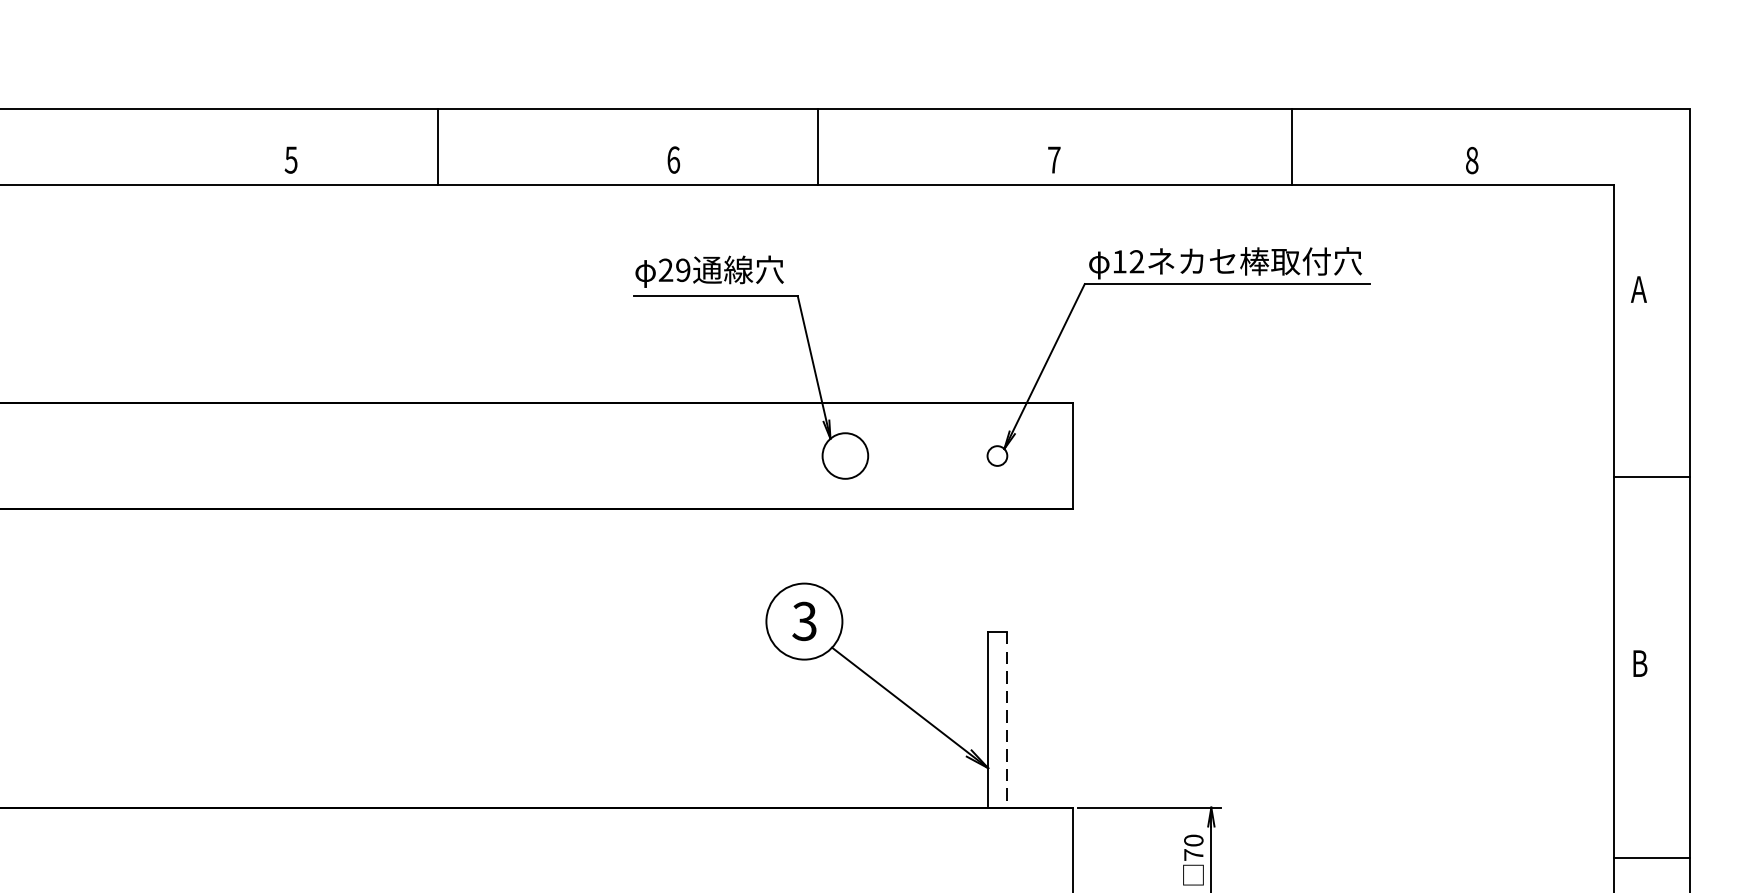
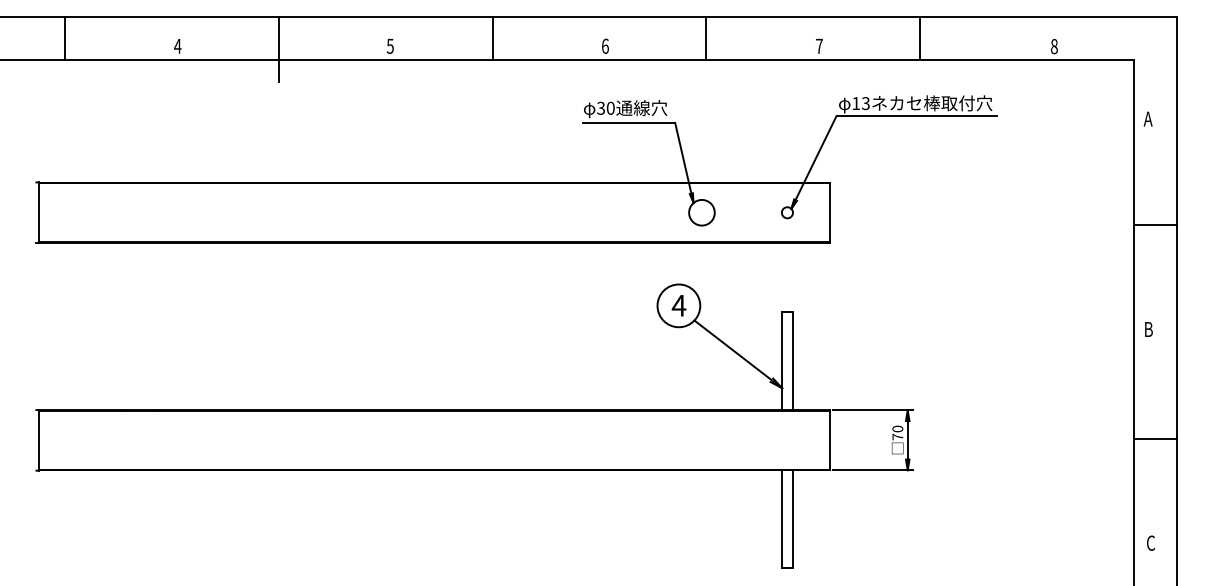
line: (437, 146) -> (492, 38), moved
line: (817, 146) -> (706, 38), moved
line: (1292, 146) -> (920, 38), moved
line: (92, 165) -> (278, 49), added
text: (1136, 261) -> (865, 103), 12 -> 13
text: (673, 270) -> (605, 108), 29 -> 30
text: (803, 620) -> (678, 305), 3 -> 4
line: (1006, 718) -> (792, 360), dashed -> solid

